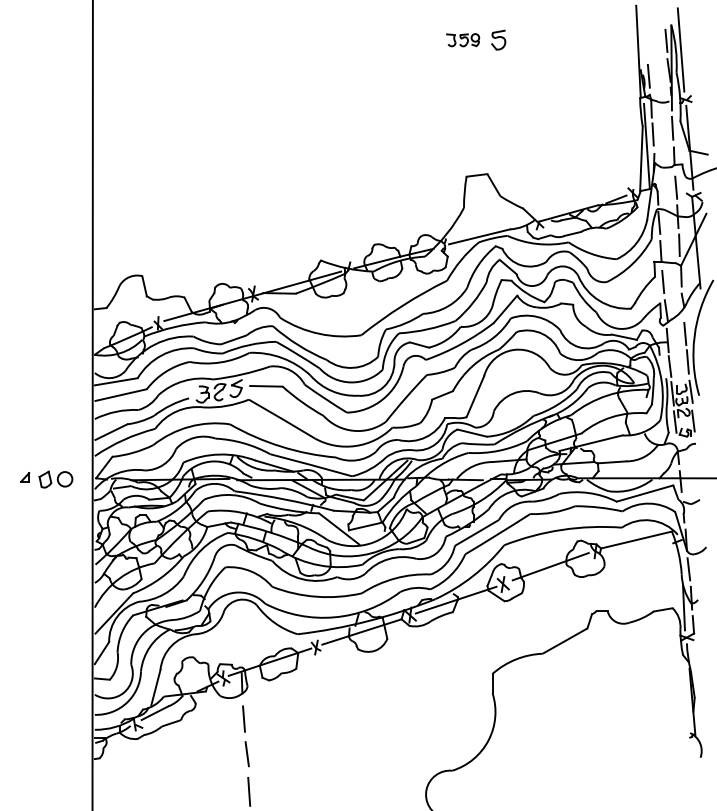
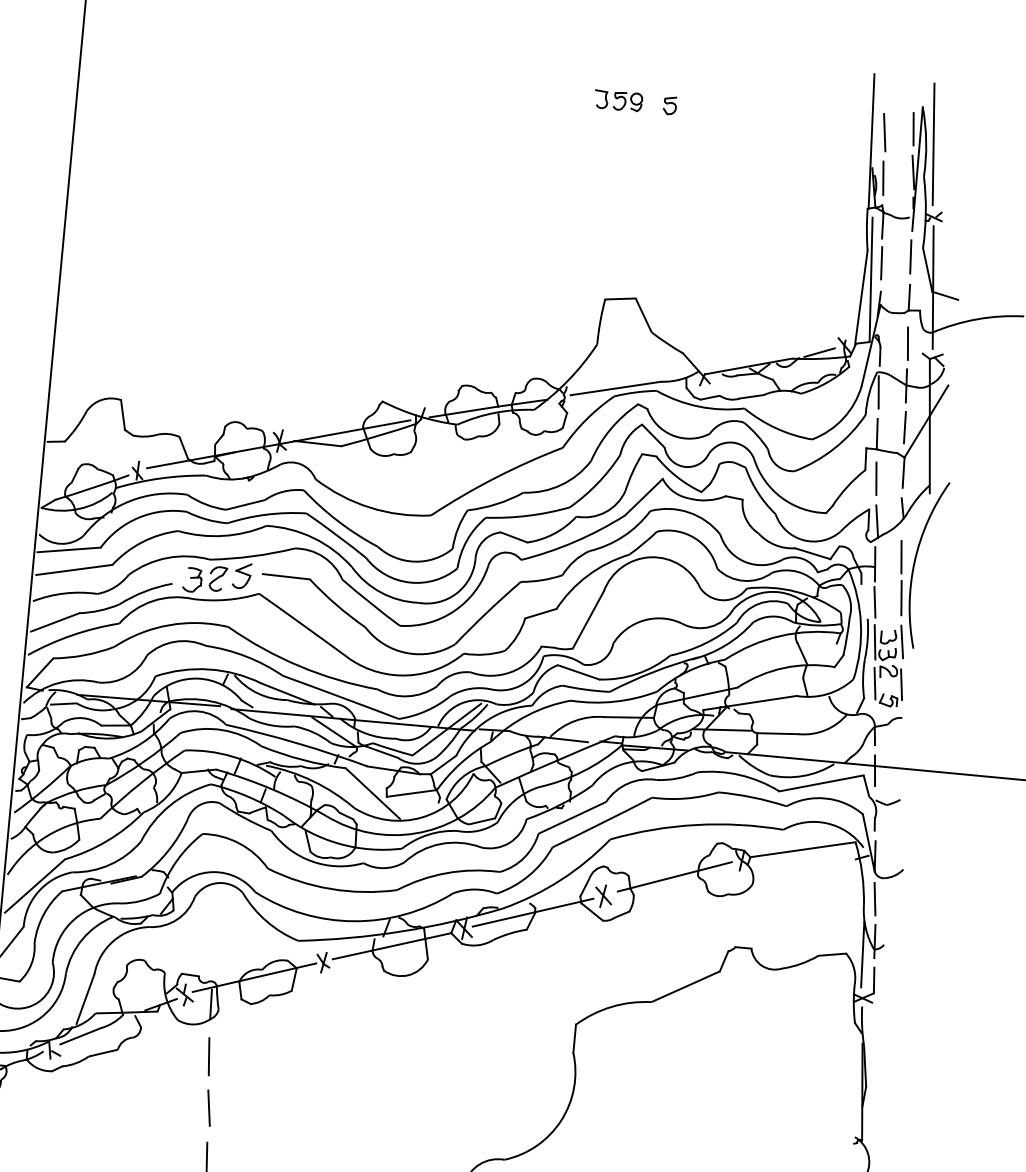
part: (498, 40) -> (669, 106), size x0.62
line: (646, 44) -> (884, 131), added

